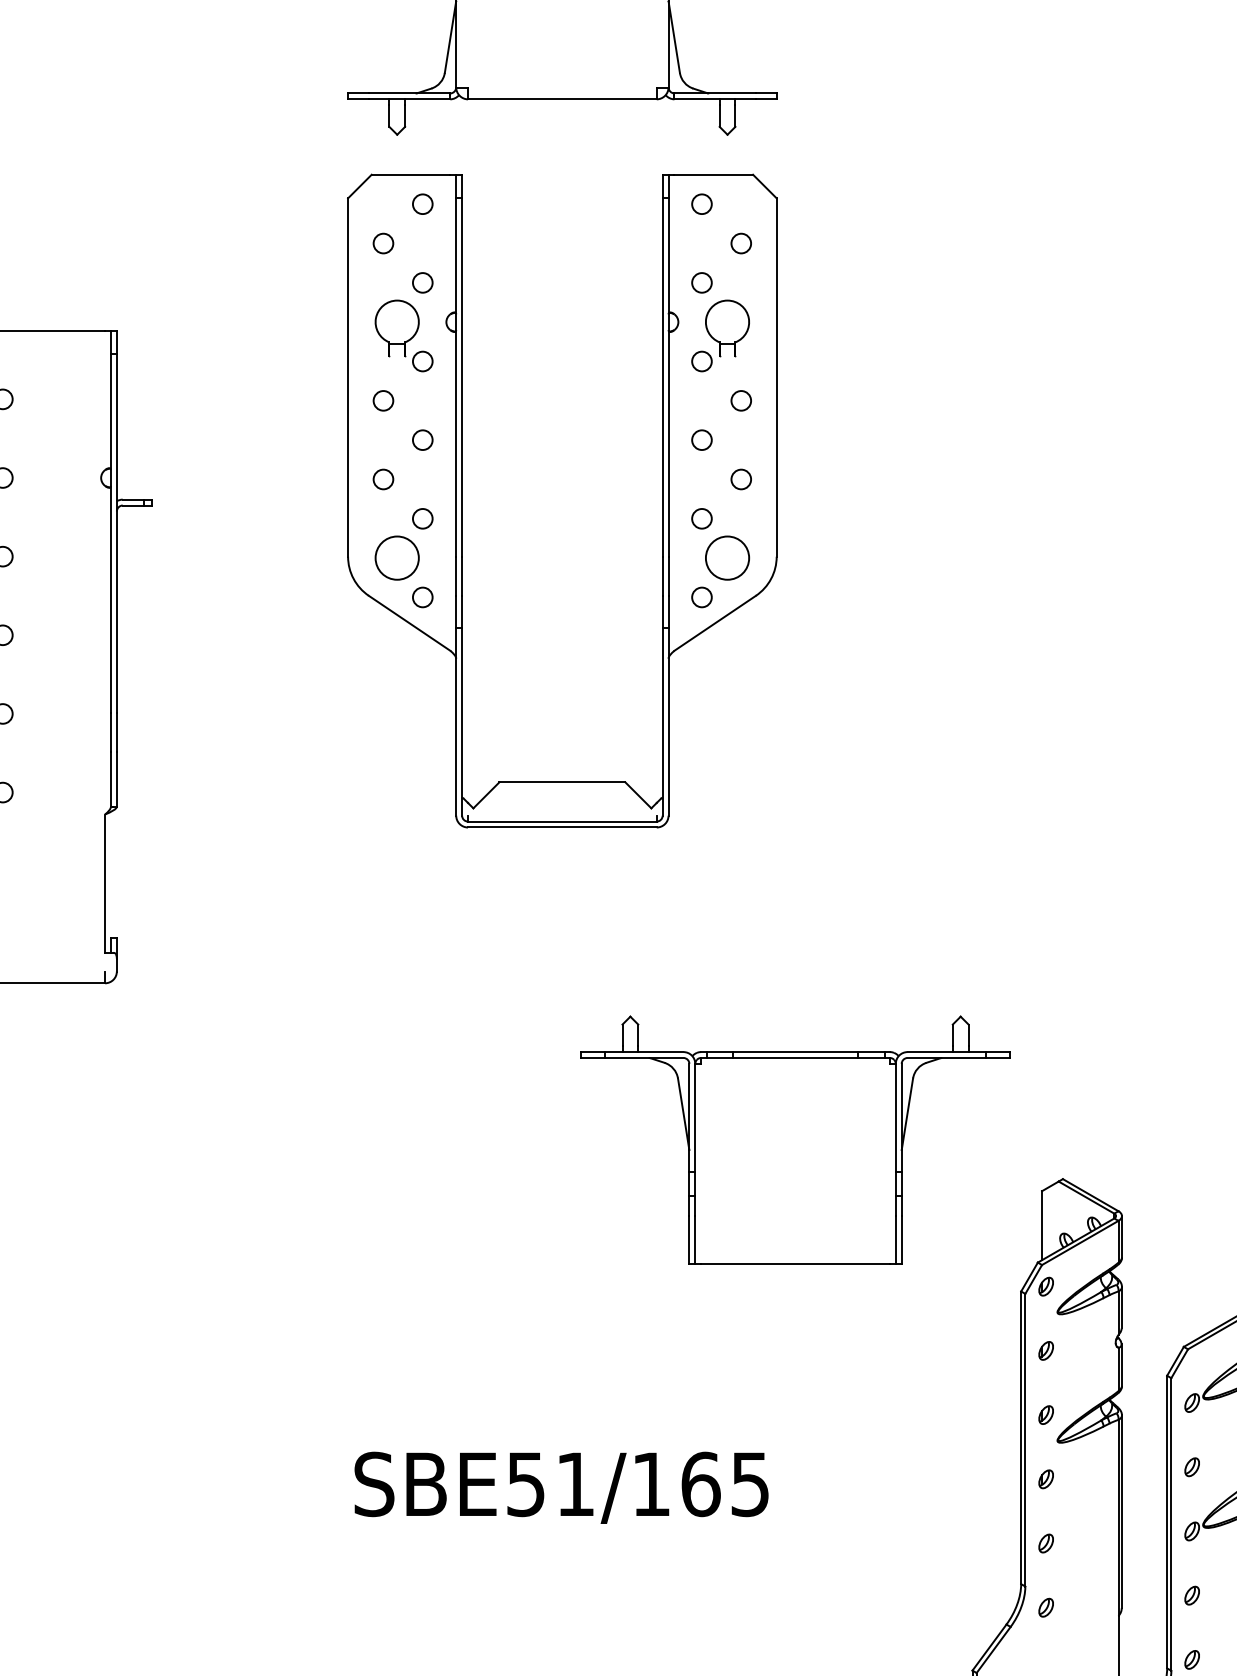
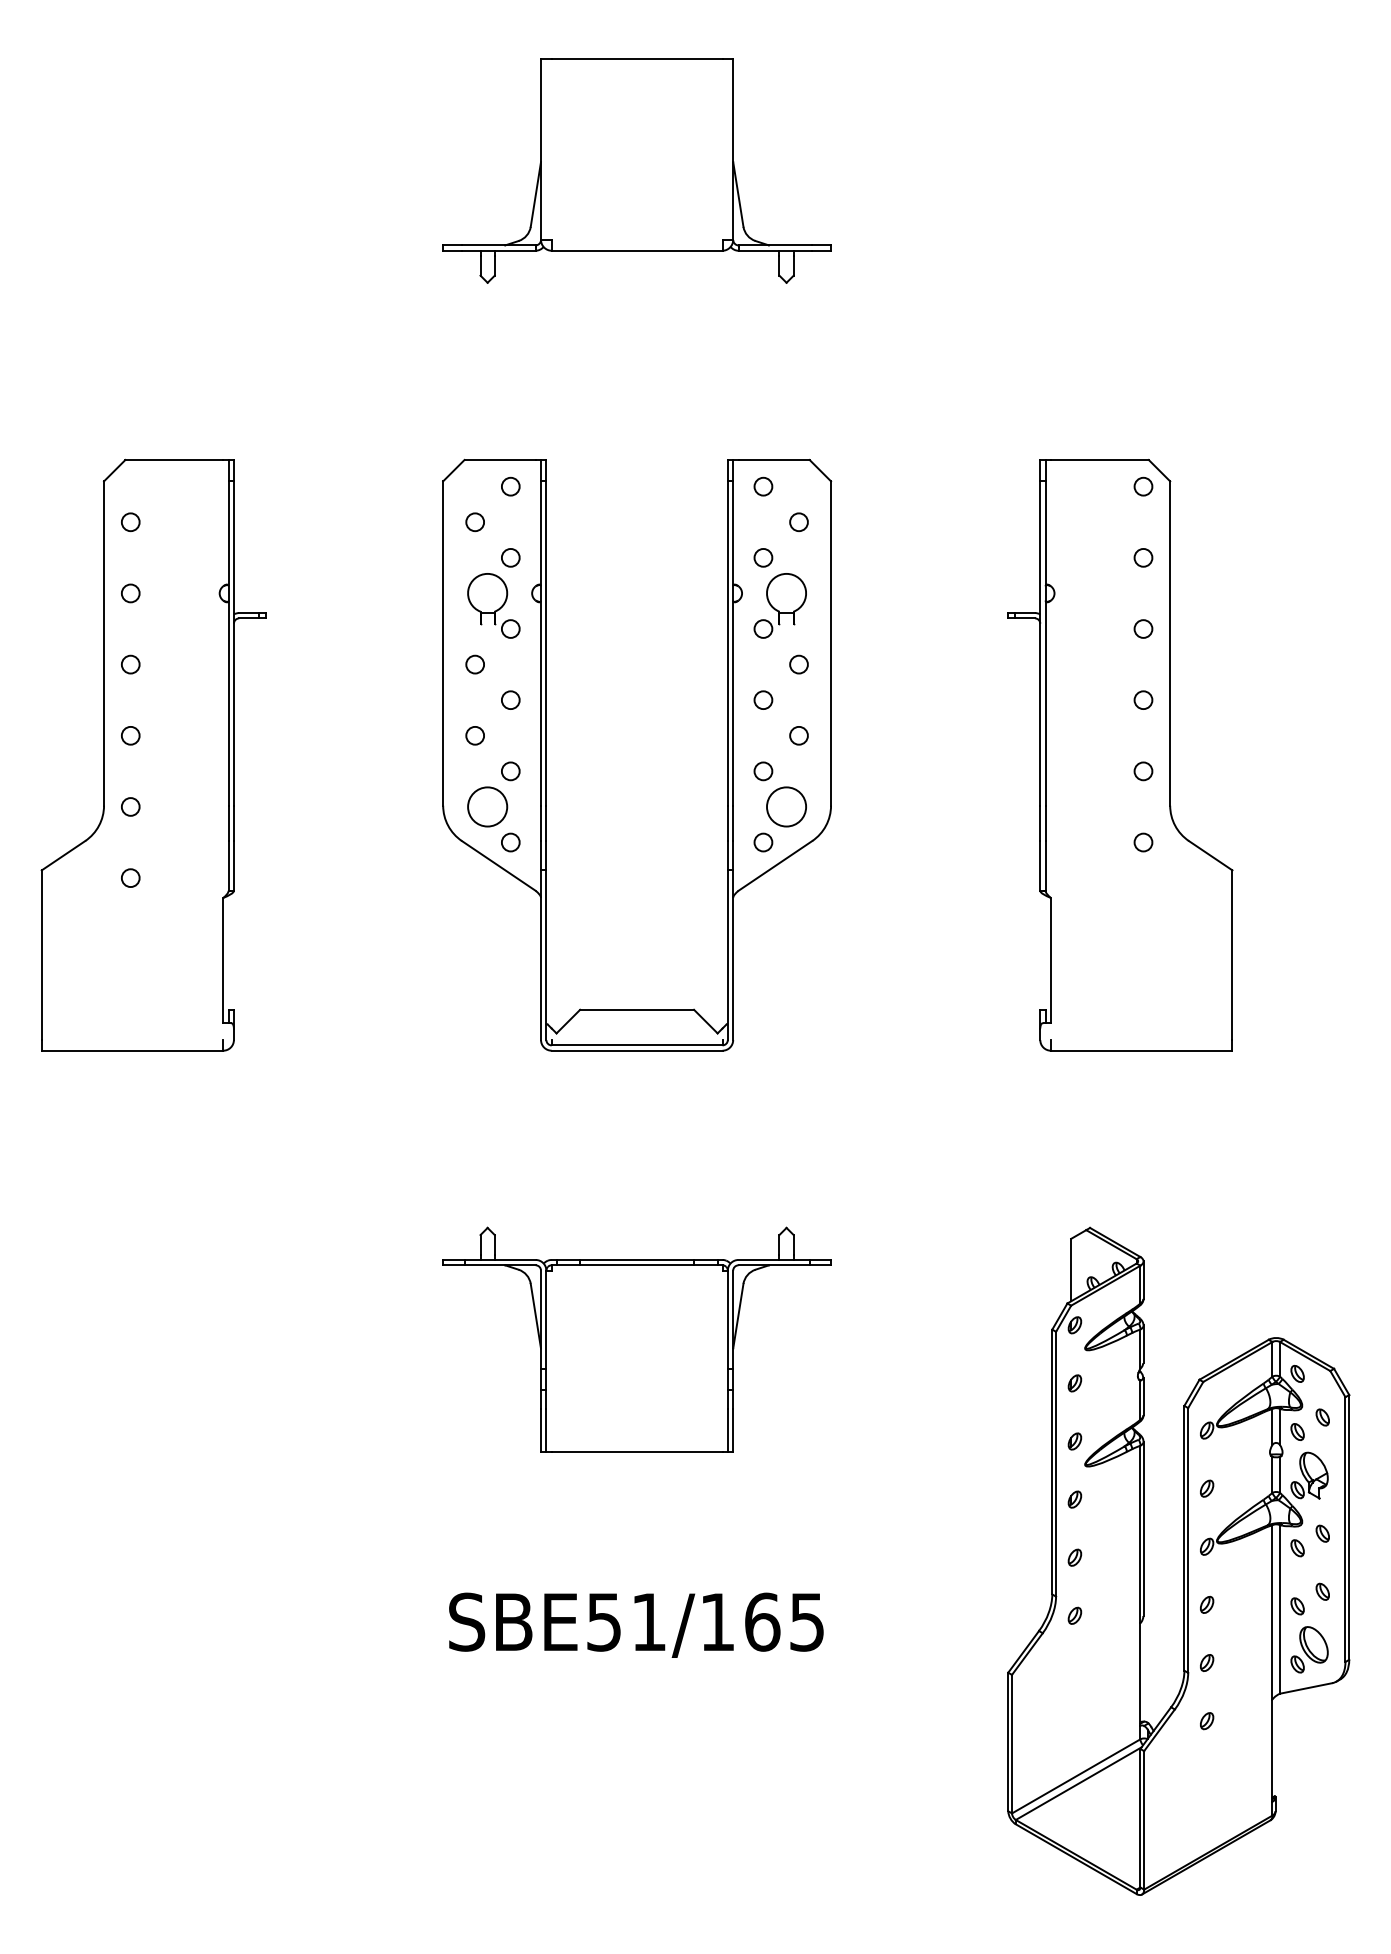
part: (662, 500) -> (727, 754), moved
part: (1096, 657) -> (1120, 755), added
part: (794, 1139) -> (636, 1339), moved
text: (561, 1486) -> (636, 1624), moved

